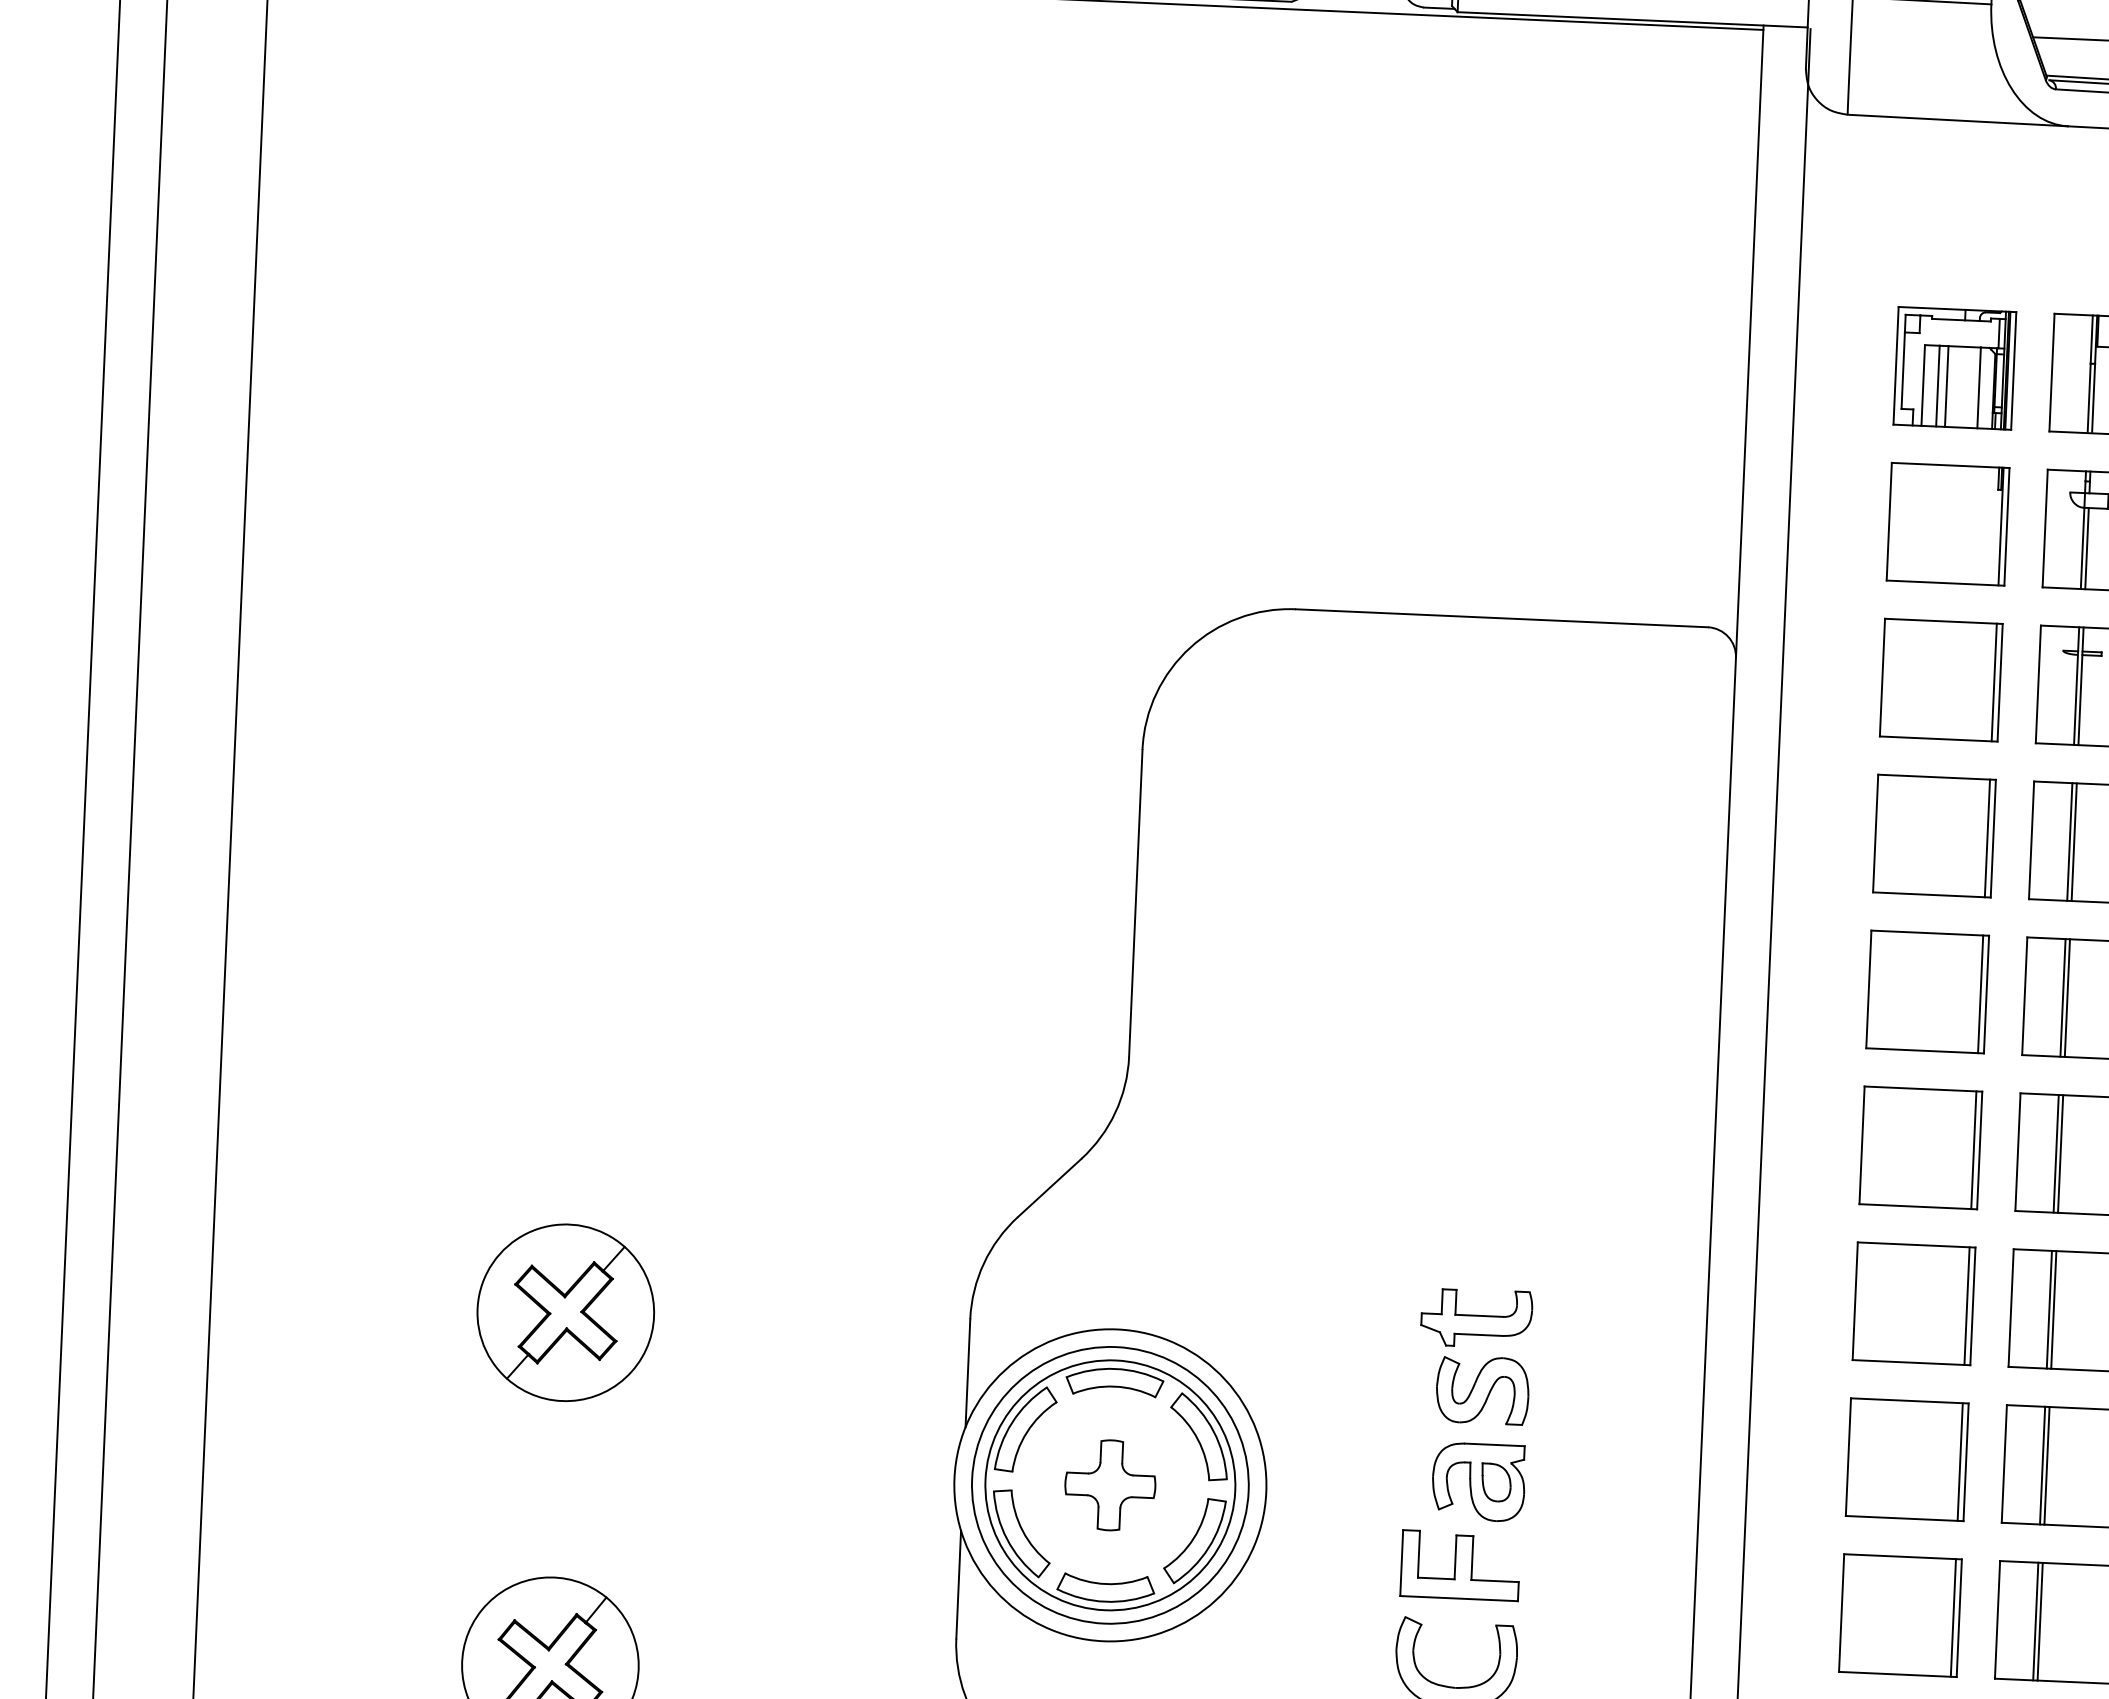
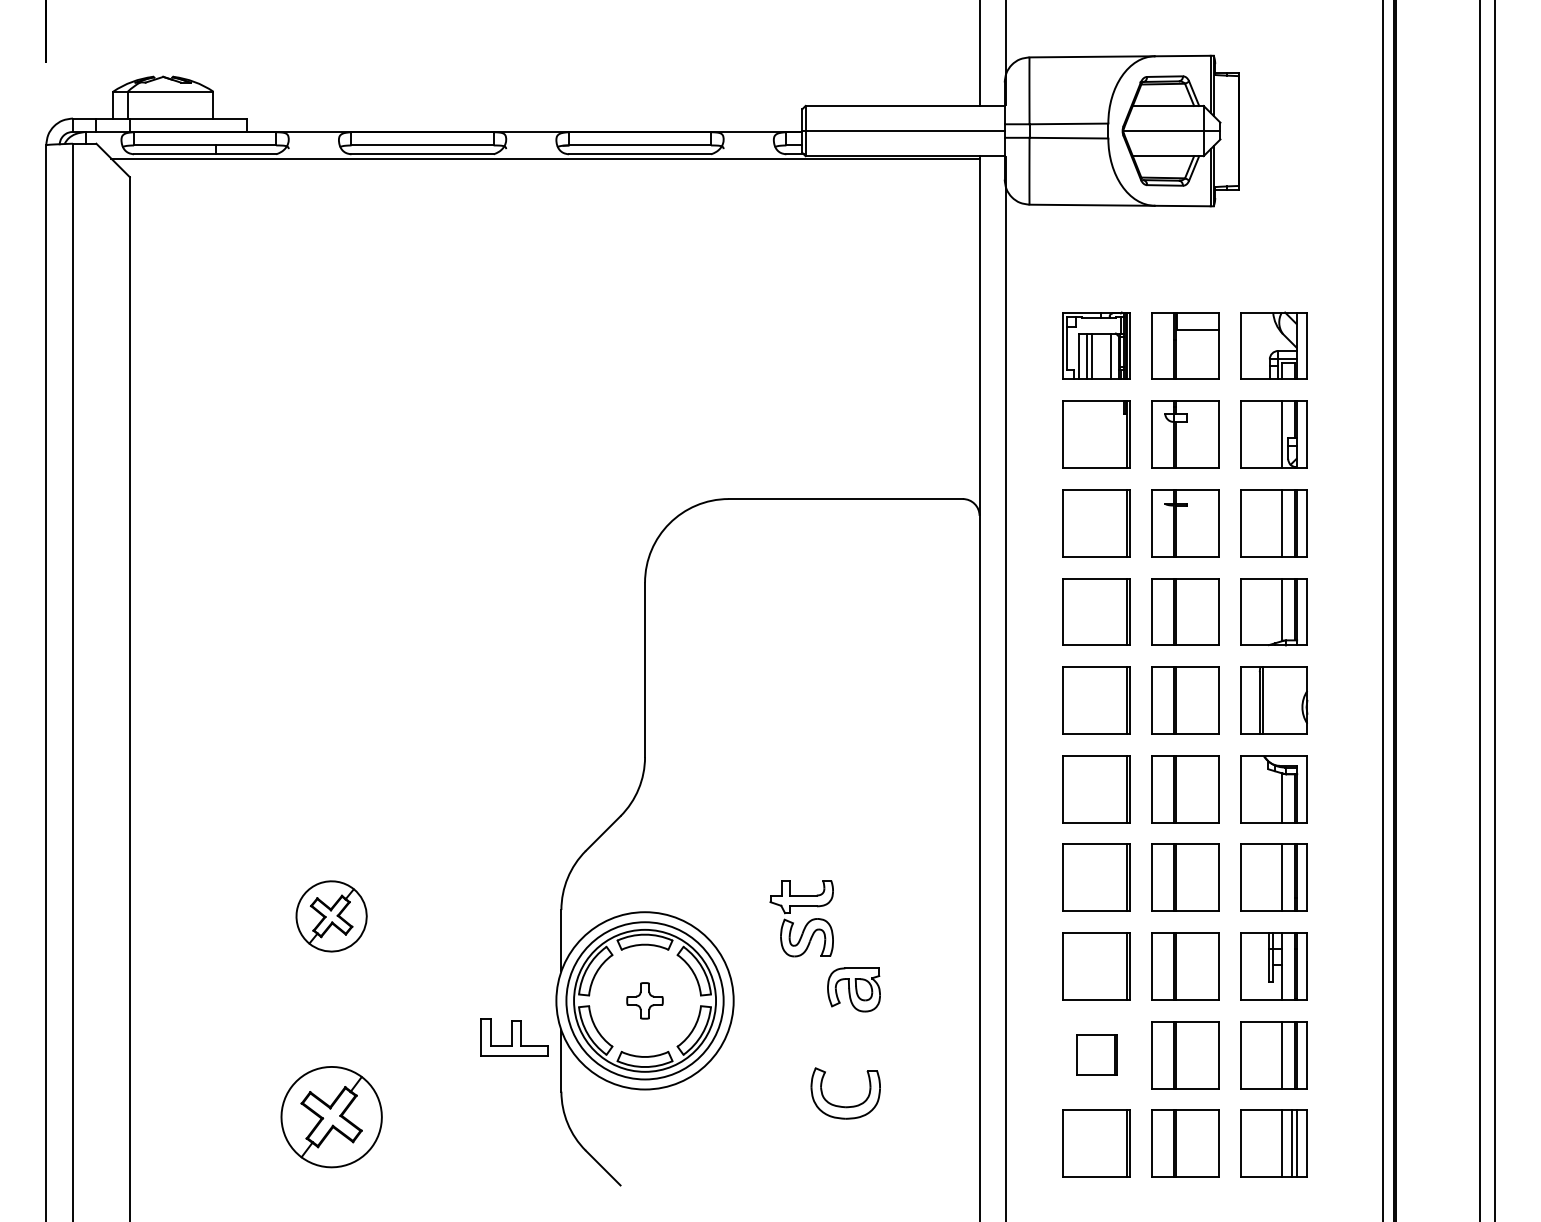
part: (565, 1312) -> (331, 916), size x0.7
part: (1482, 1365) -> (806, 923), moved
part: (1109, 1484) -> (644, 1000), size x0.7
part: (1460, 1565) -> (514, 1037), moved
part: (1900, 1616) -> (1096, 1055), size x0.6

